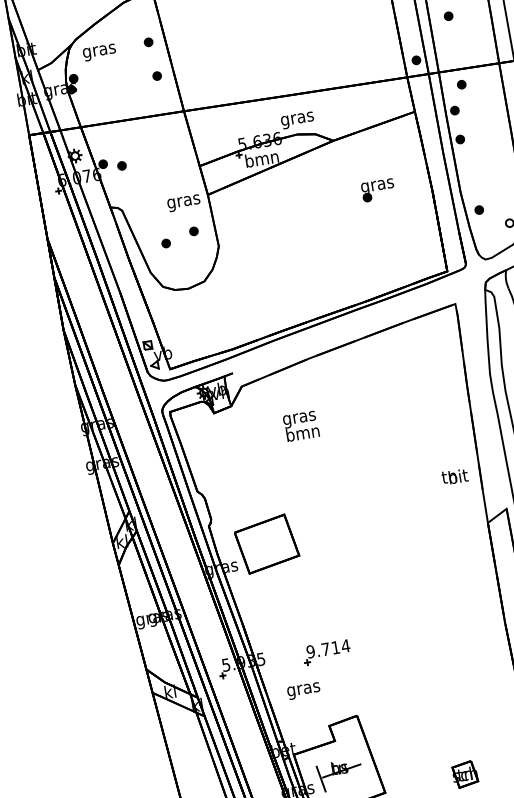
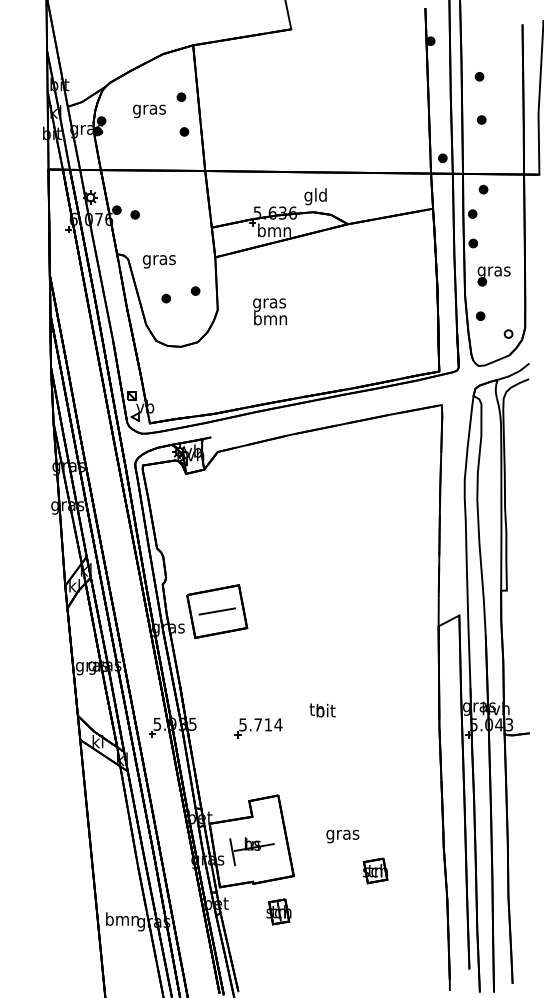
text: (99, 52) -> (149, 111), moved
text: (296, 118) -> (315, 196), gras -> gld
part: (377, 190) -> (493, 276), moved
text: (184, 202) -> (159, 261), moved
text: (300, 426) -> (269, 311), moved
text: (454, 476) -> (322, 710), moved
line: (267, 544) -> (217, 611), added
text: (310, 651) -> (242, 724), 9.714 -> 5.714
text: (303, 691) -> (342, 836), moved

